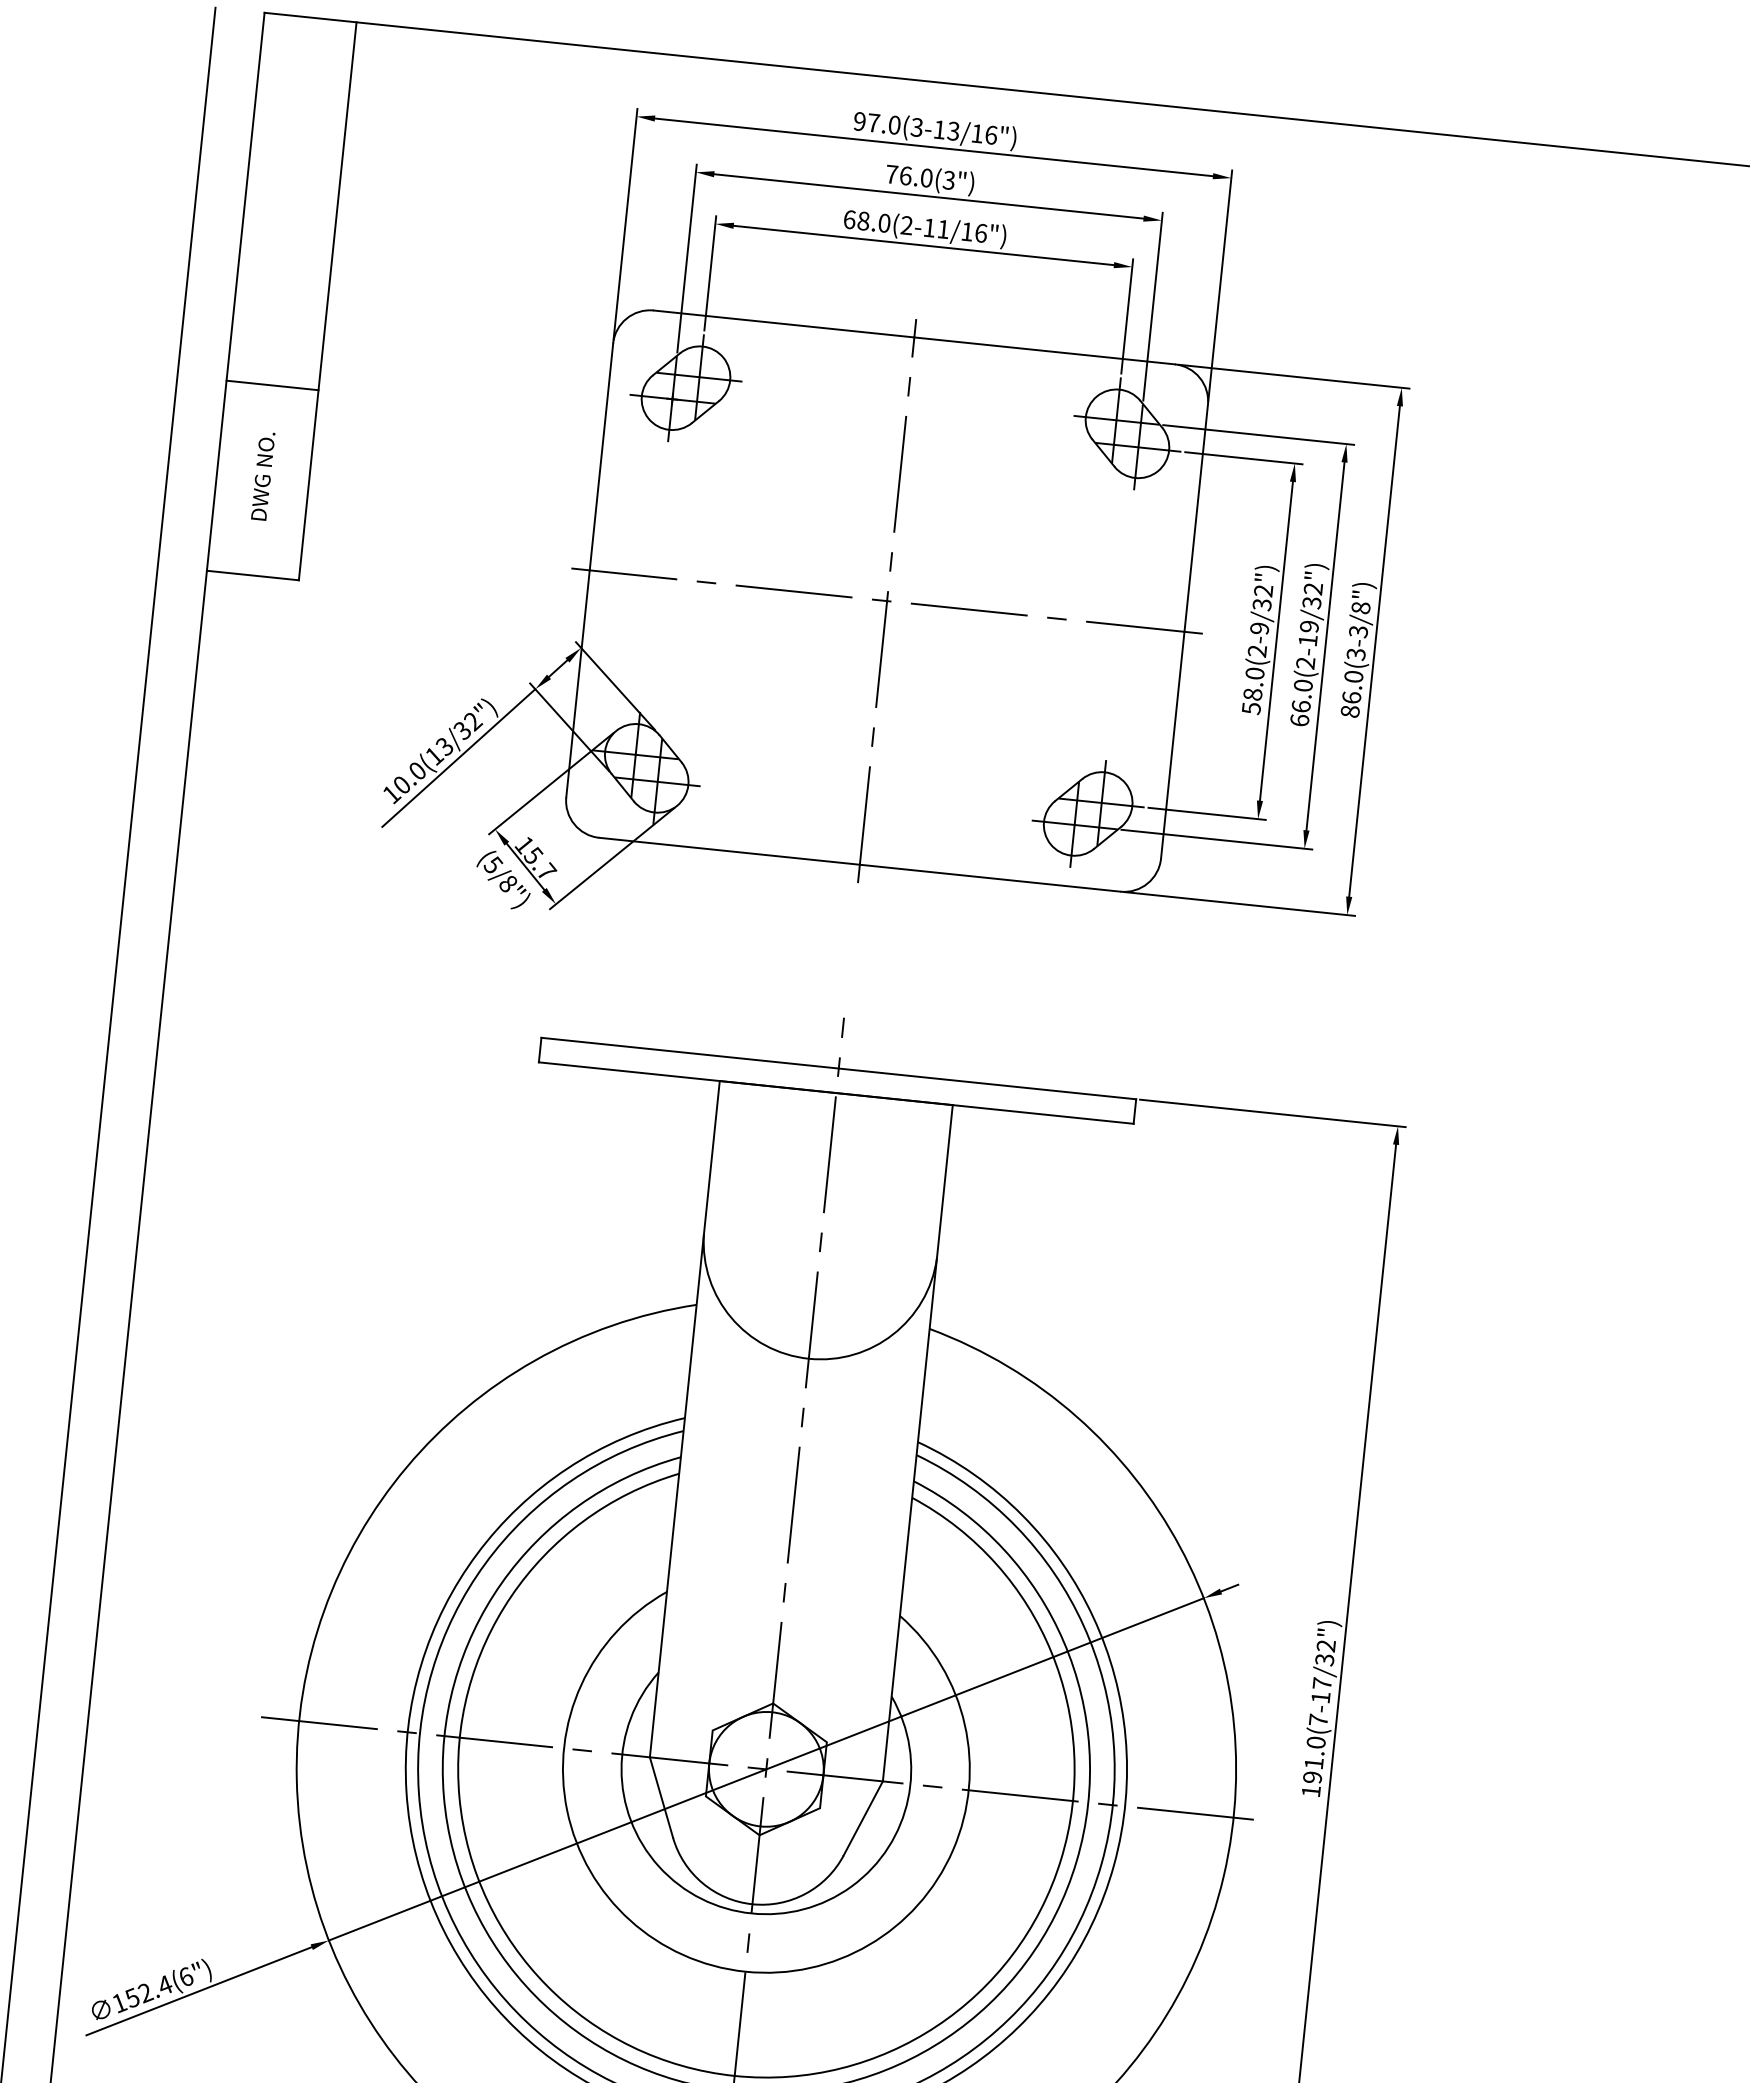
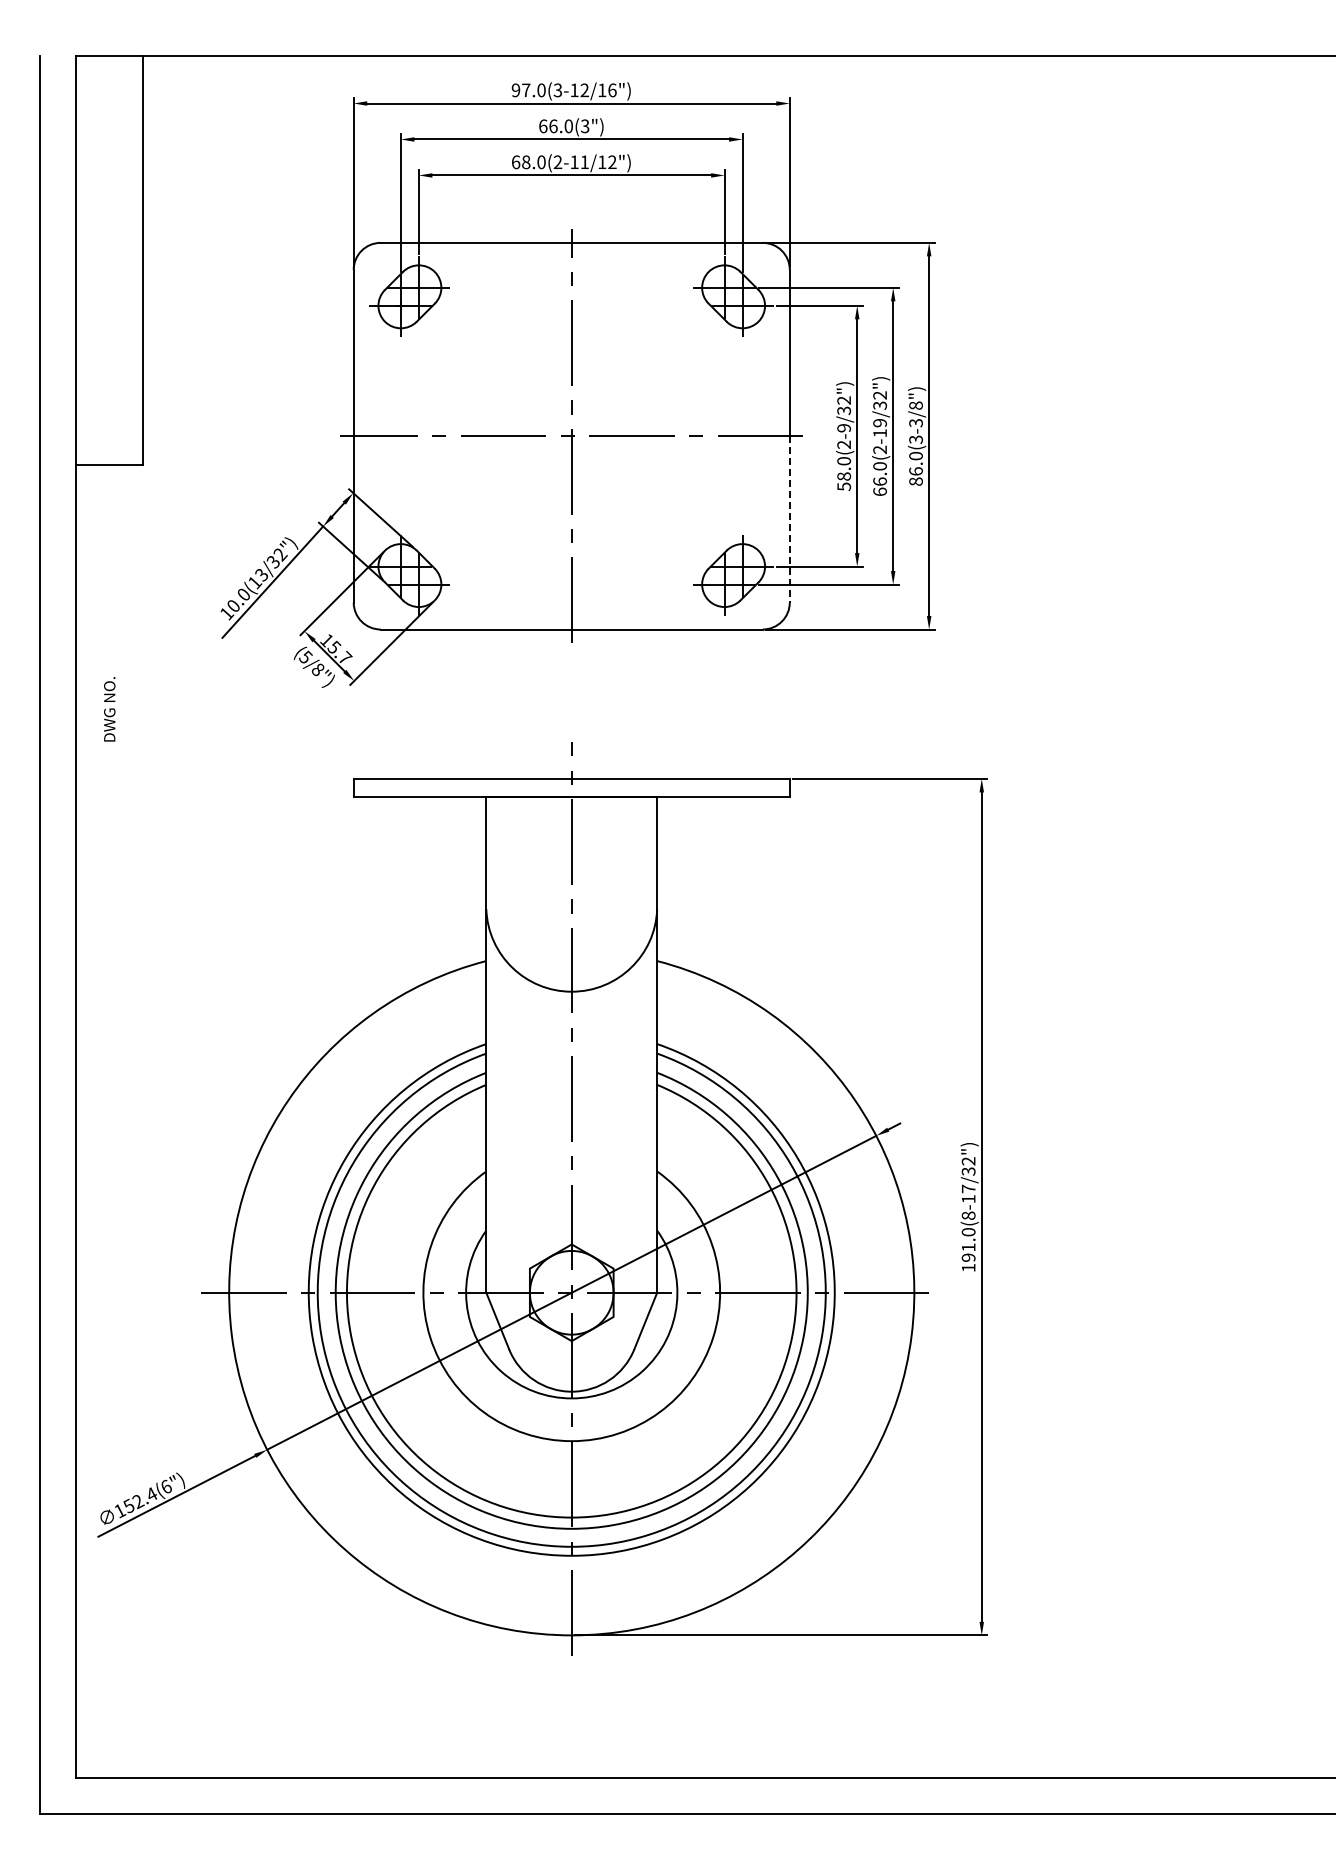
text: (953, 131) -> (584, 90), 97.0(3-13/16") -> 97.0(3-12/16")
text: (892, 174) -> (543, 126), 76.0(3") -> 66.0(3")
text: (981, 233) -> (612, 162), 68.0(2-11/16") -> 68.0(2-11/12")
line: (272, 384) -> (109, 325), removed
text: (262, 476) -> (109, 709), moved
line: (1172, 745) -> (789, 519), solid -> dashed
text: (1318, 1719) -> (968, 1215), 191.0(7-17/32") -> 191.0(8-17/32")

